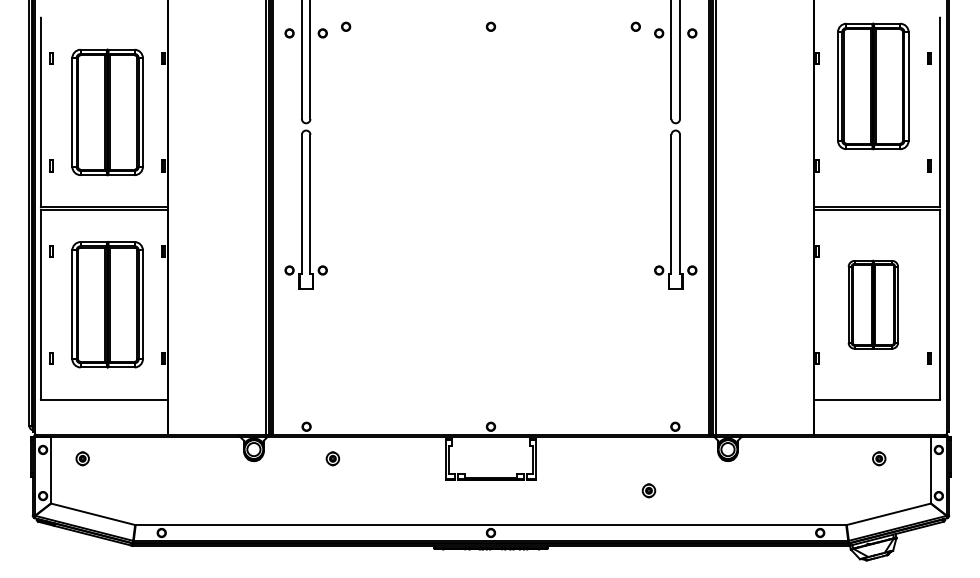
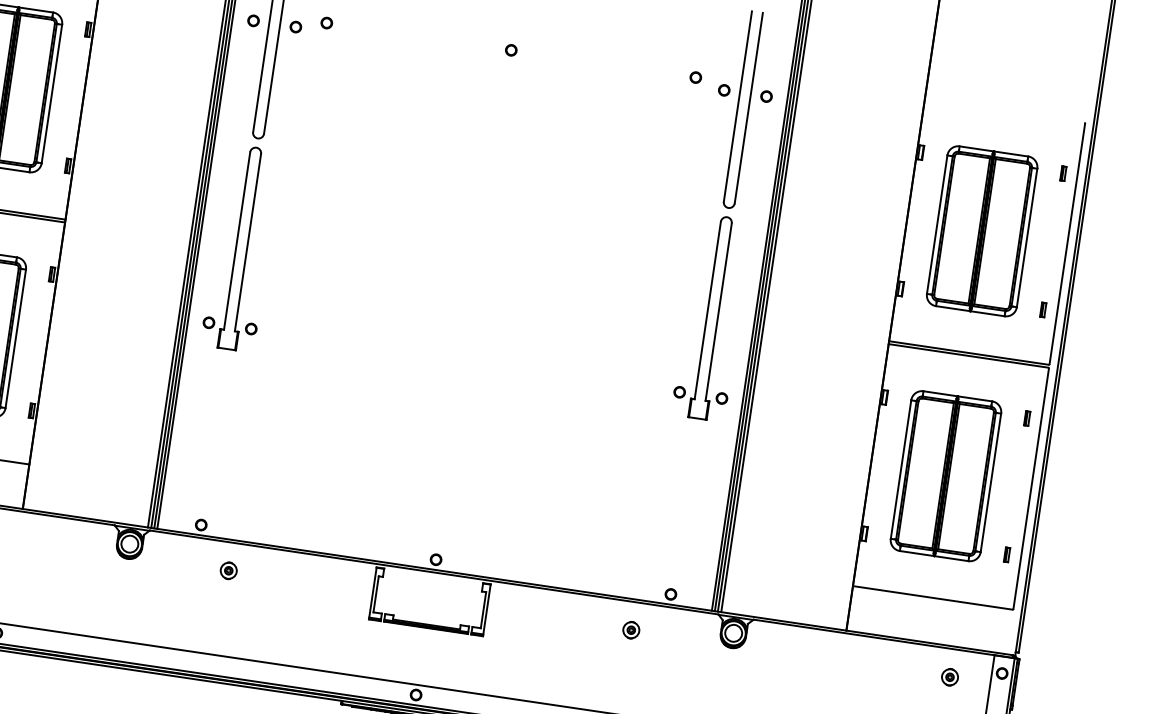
part: (873, 86) -> (982, 231), moved
part: (929, 251) -> (1027, 418), added
part: (873, 304) -> (946, 475), size x1.43
part: (879, 458) -> (950, 676), moved
part: (648, 490) -> (630, 629), moved

